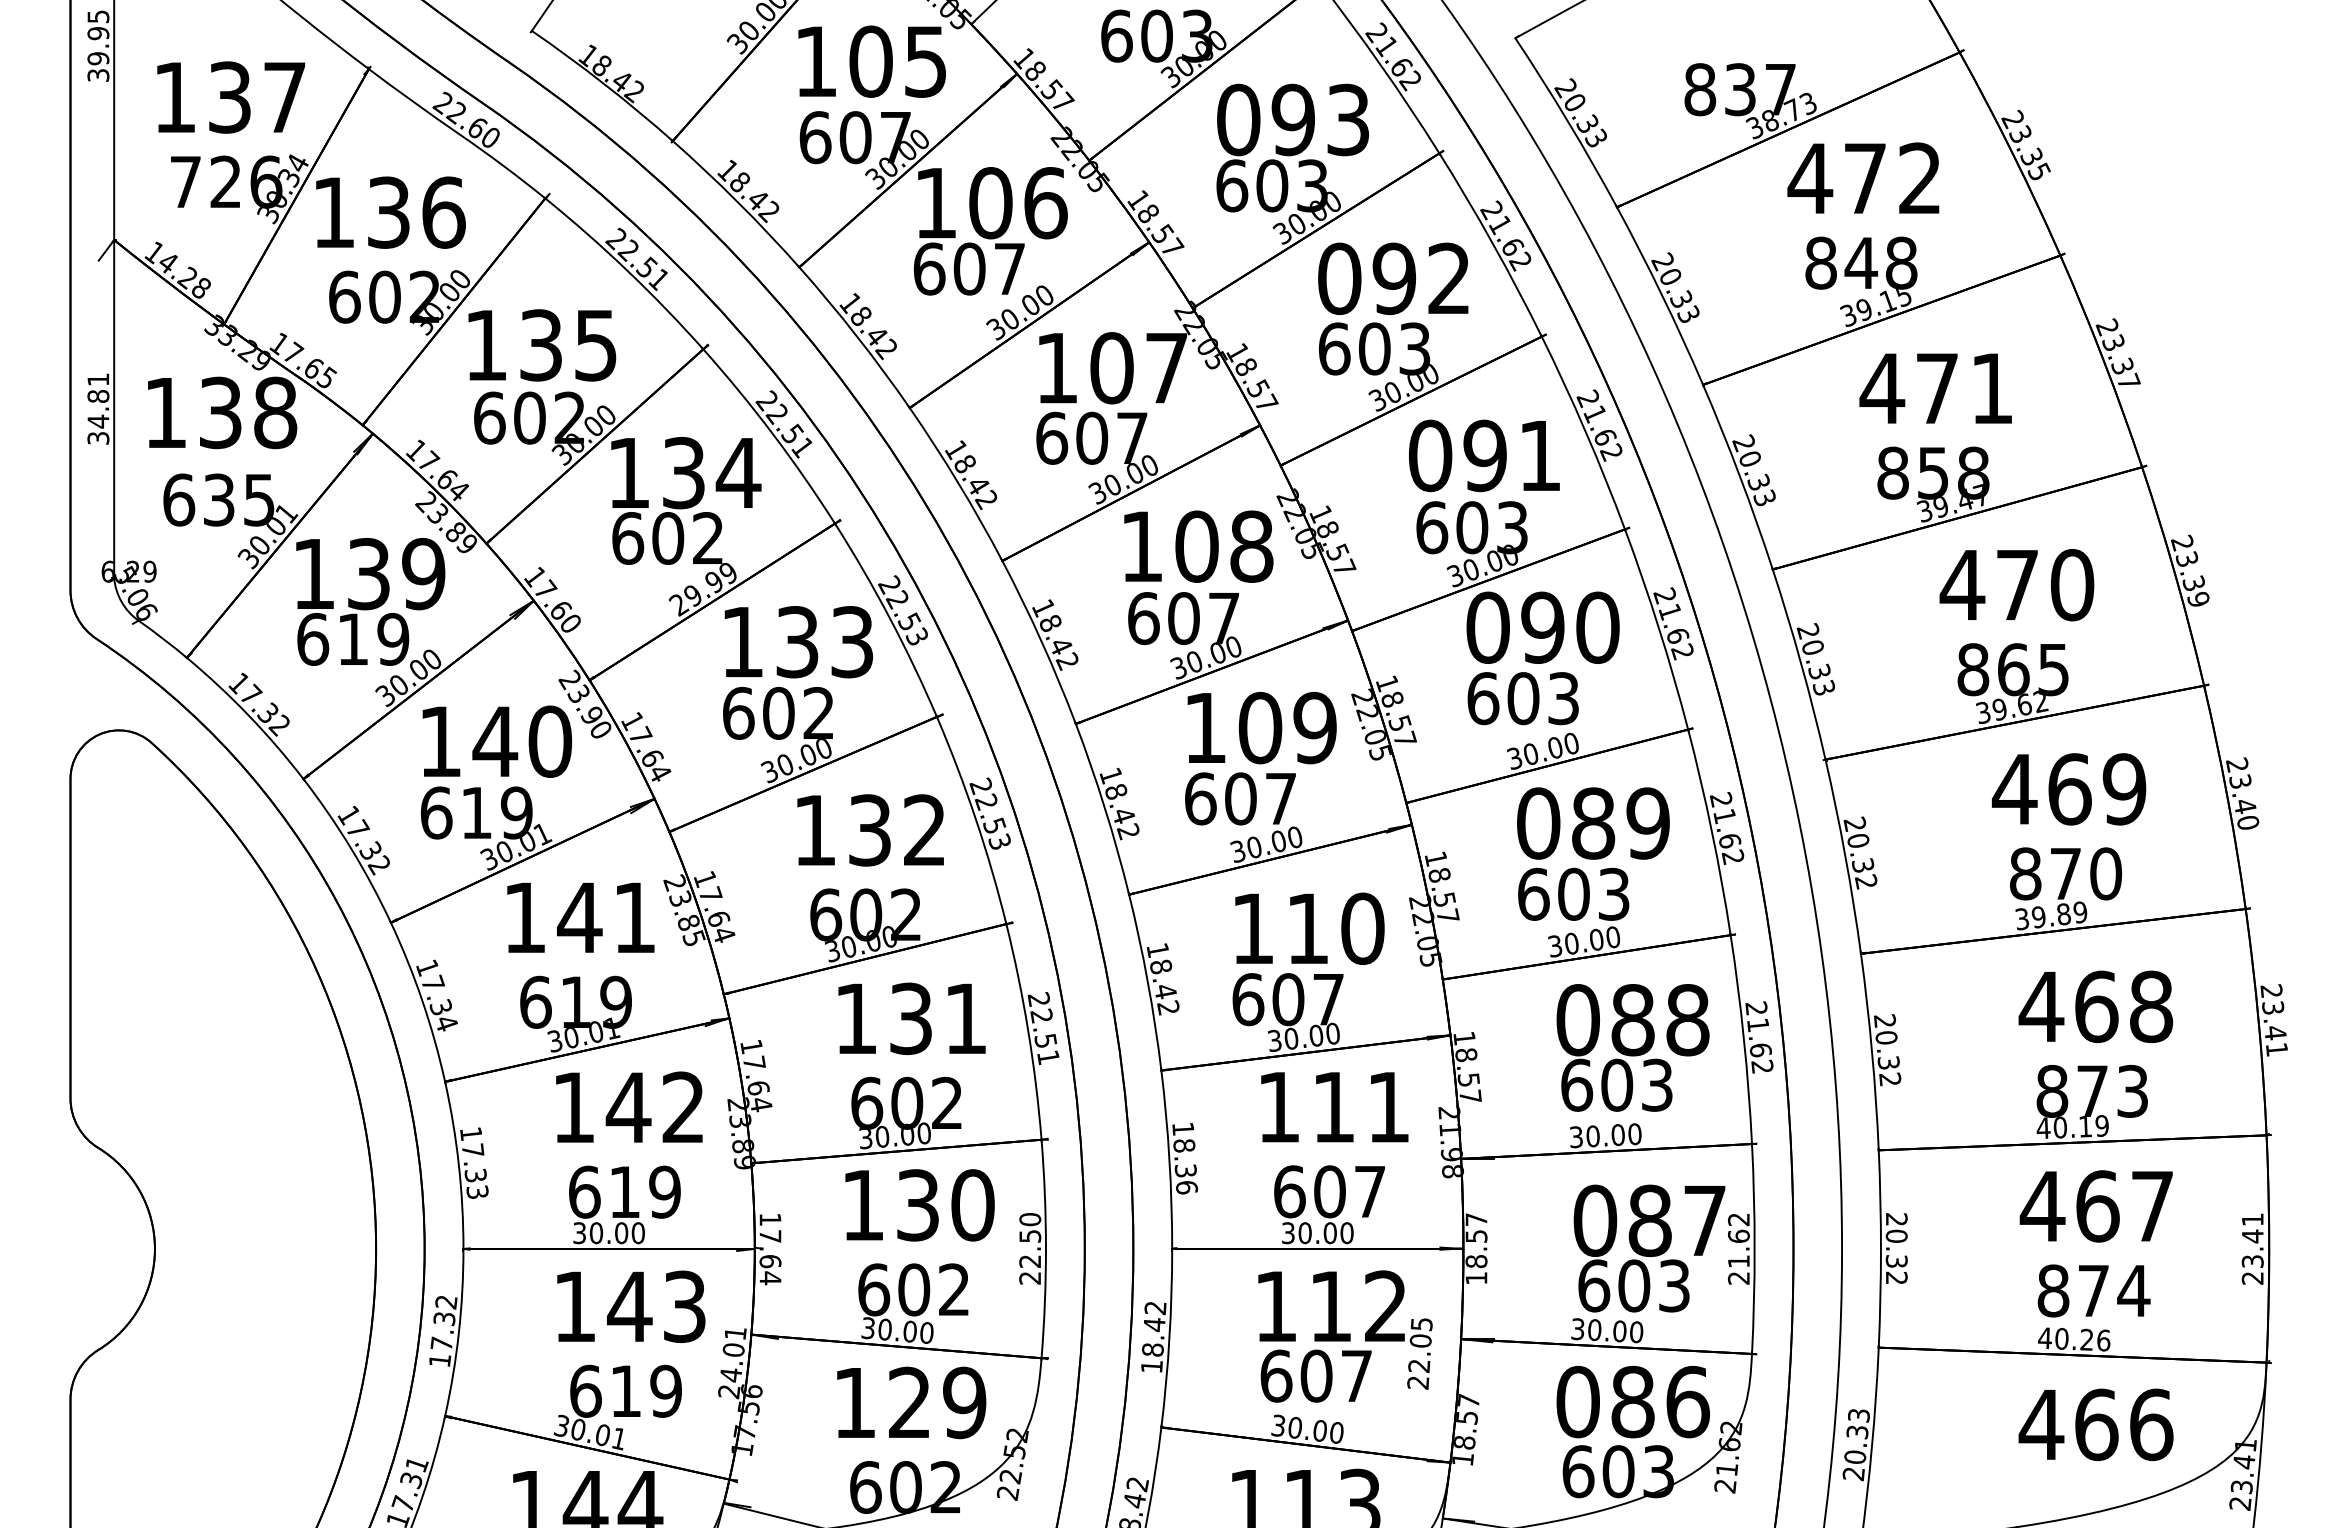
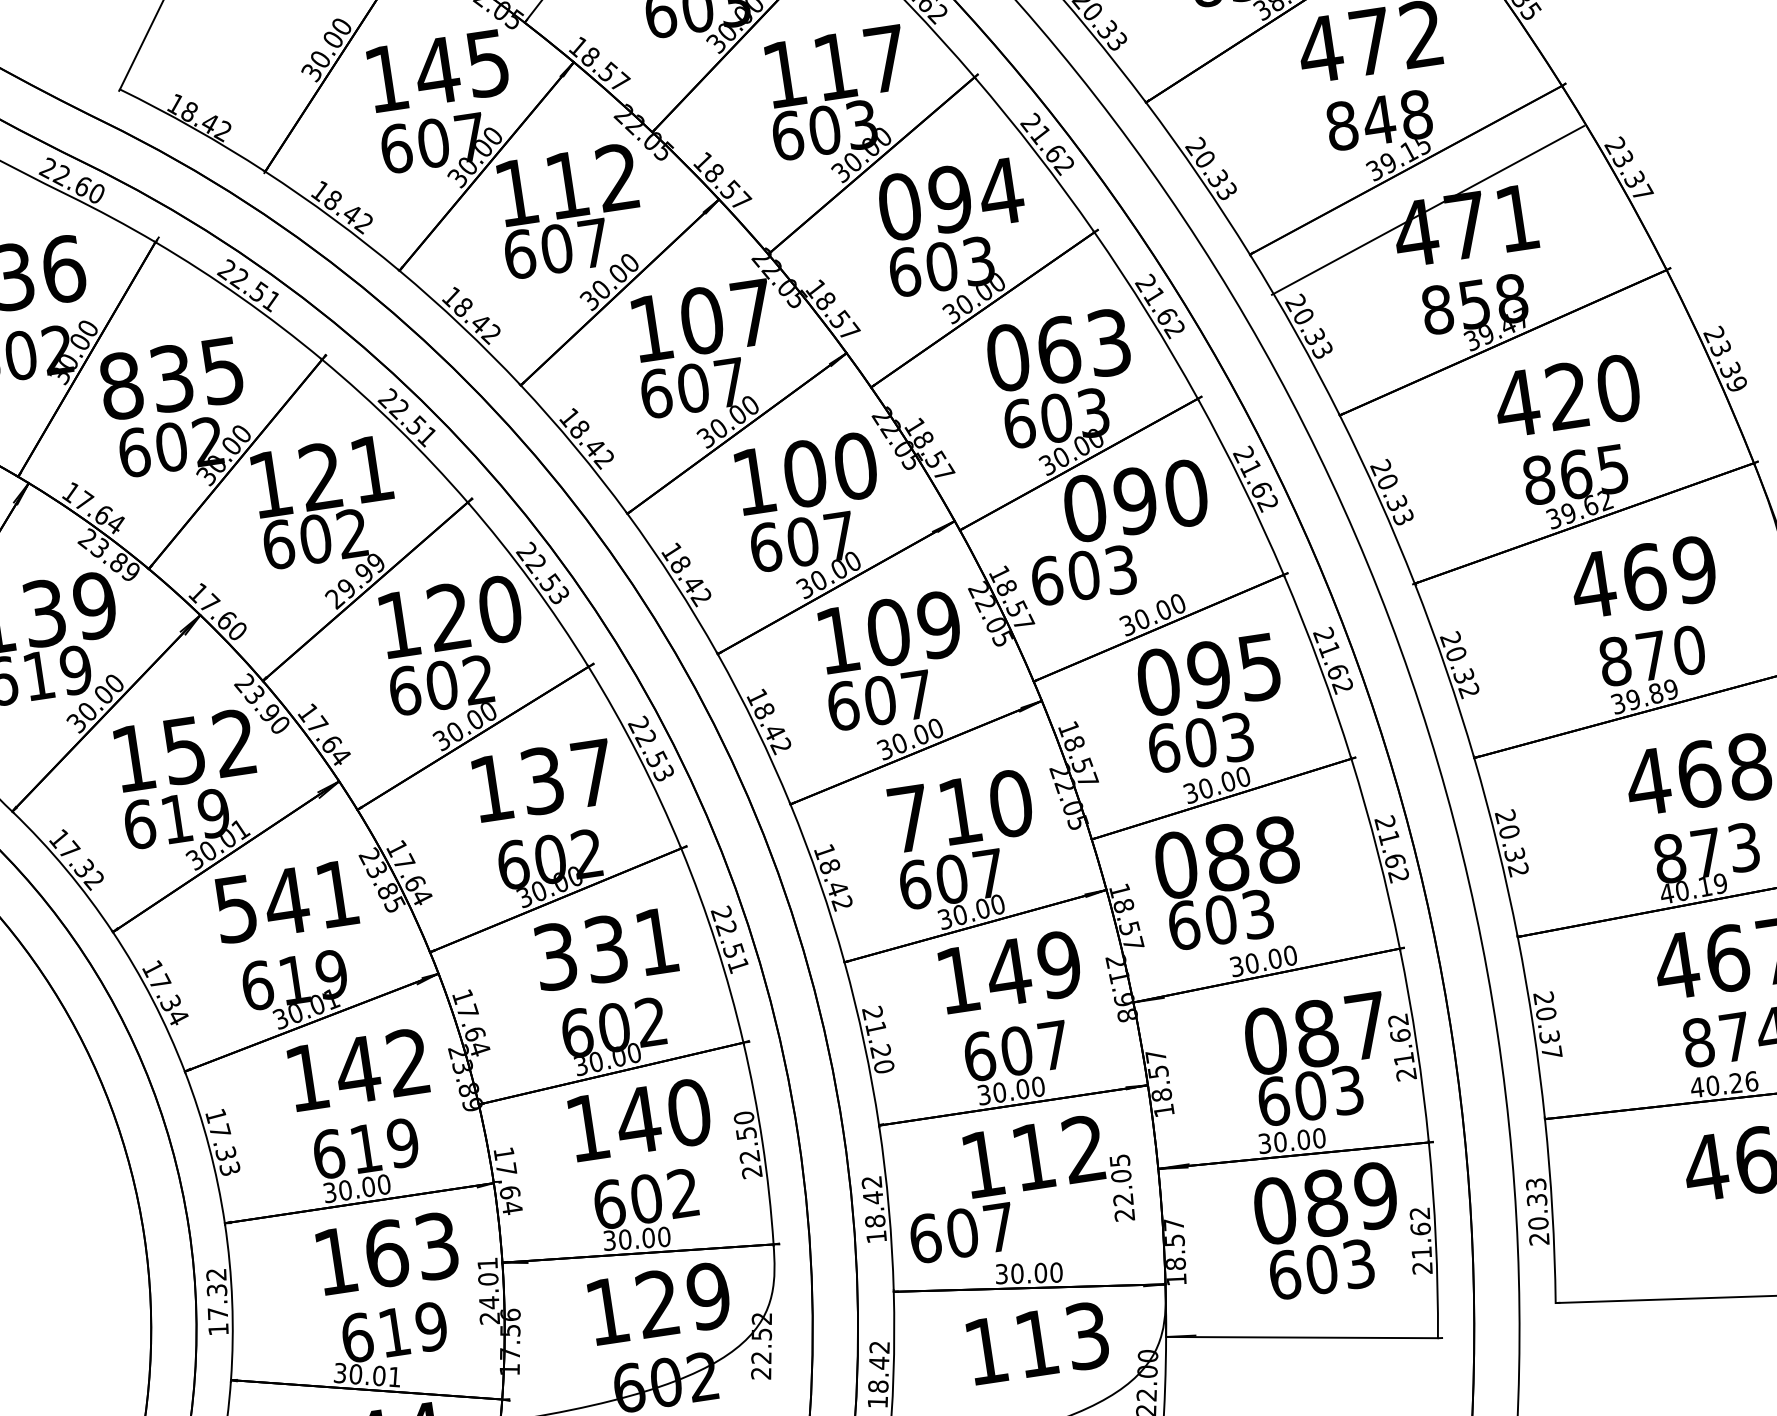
text: (870, 61) -> (436, 70), 105 -> 145
text: (1292, 119) -> (834, 66), 093 -> 117
text: (1018, 203) -> (593, 181), 106 -> 112
text: (1449, 277) -> (1001, 190), 092 -> 094
line: (1881, 319) -> (1427, 209), moved
text: (486, 345) -> (121, 386), 135 -> 835
text: (1511, 455) -> (1082, 346), 091 -> 063
text: (712, 473) -> (347, 473), 134 -> 121
text: (1251, 546) -> (855, 466), 108 -> 100
text: (2016, 584) -> (1566, 395), 470 -> 420
text: (825, 642) -> (475, 613), 133 -> 120
text: (1522, 698) -> (1083, 575), moved
text: (522, 741) -> (209, 746), 140 -> 152
text: (1620, 823) -> (1234, 670), 089 -> 095
text: (924, 829) -> (592, 772), 132 -> 137
text: (524, 918) -> (235, 909), 141 -> 541
text: (1253, 928) -> (909, 818), 110 -> 710
text: (855, 1018) -> (554, 956), 131 -> 331
text: (1632, 1047) -> (1230, 882), moved
text: (1360, 1107) -> (1033, 968), 111 -> 149
text: (1184, 1158) -> (878, 1040), 18.36 -> 21.20
text: (917, 1205) -> (638, 1120), 130 -> 140
text: (1896, 1277) -> (1551, 1051), 20.32 -> 20.37
text: (629, 1306) -> (386, 1253), 143 -> 163
text: (1315, 1375) -> (961, 1232), moved
text: (1688, 1401) -> (1376, 1195), 086 -> 089

